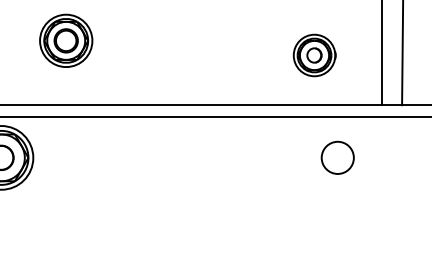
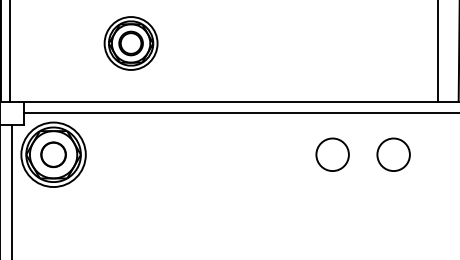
part: (65, 40) -> (130, 43), moved
part: (314, 55) -> (370, 51), removed
circle: (277, 157) -> (332, 154), added

